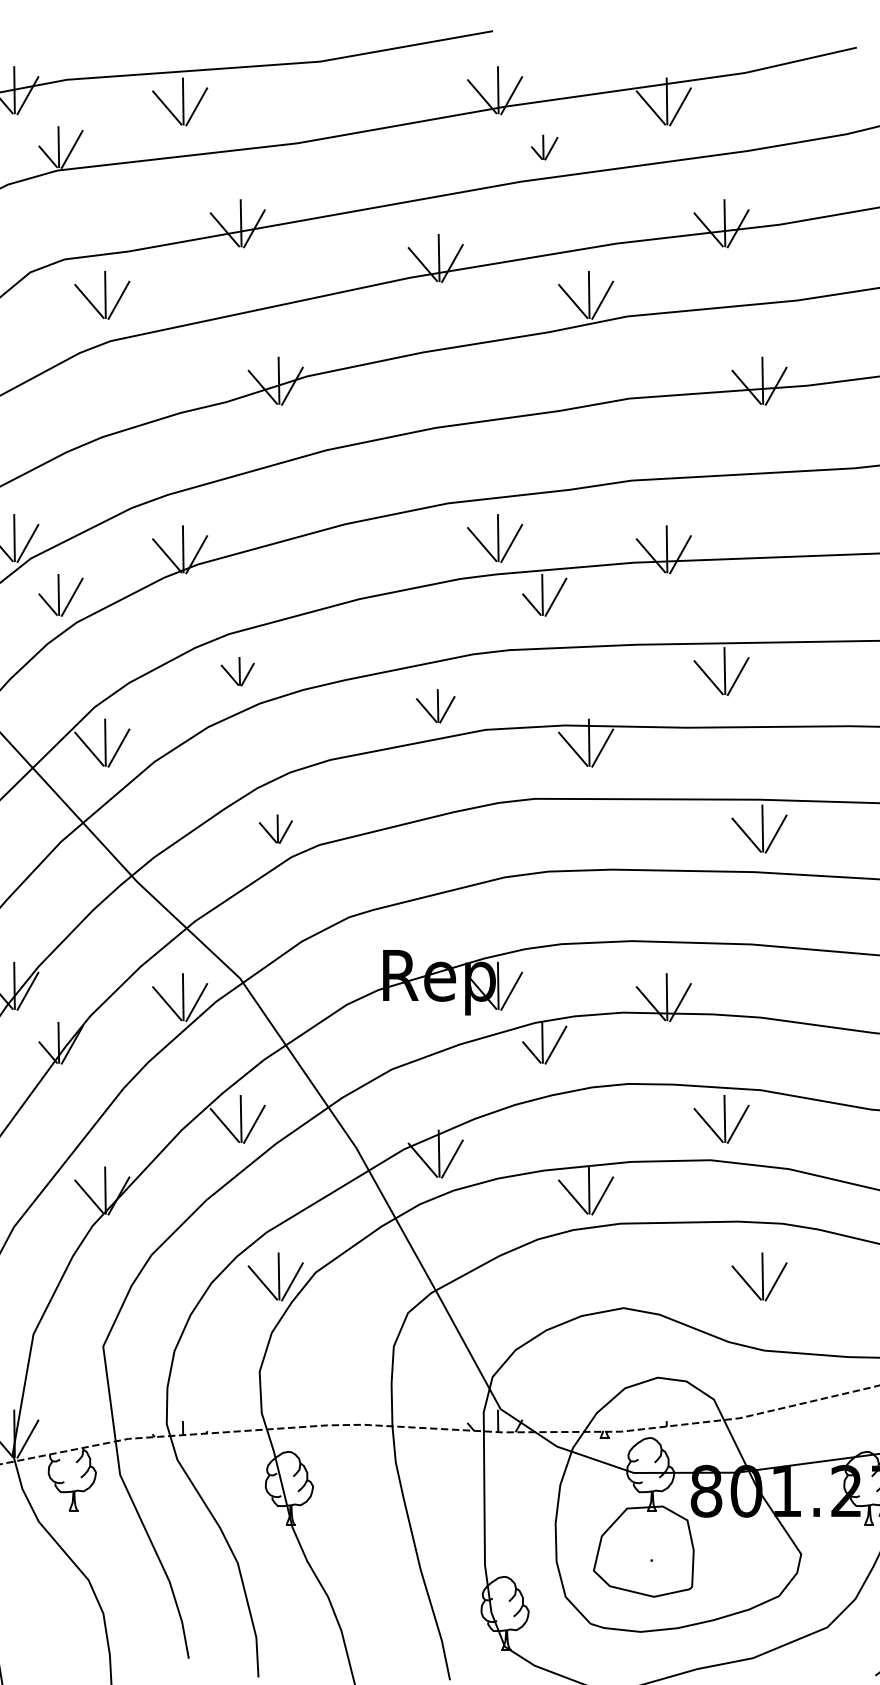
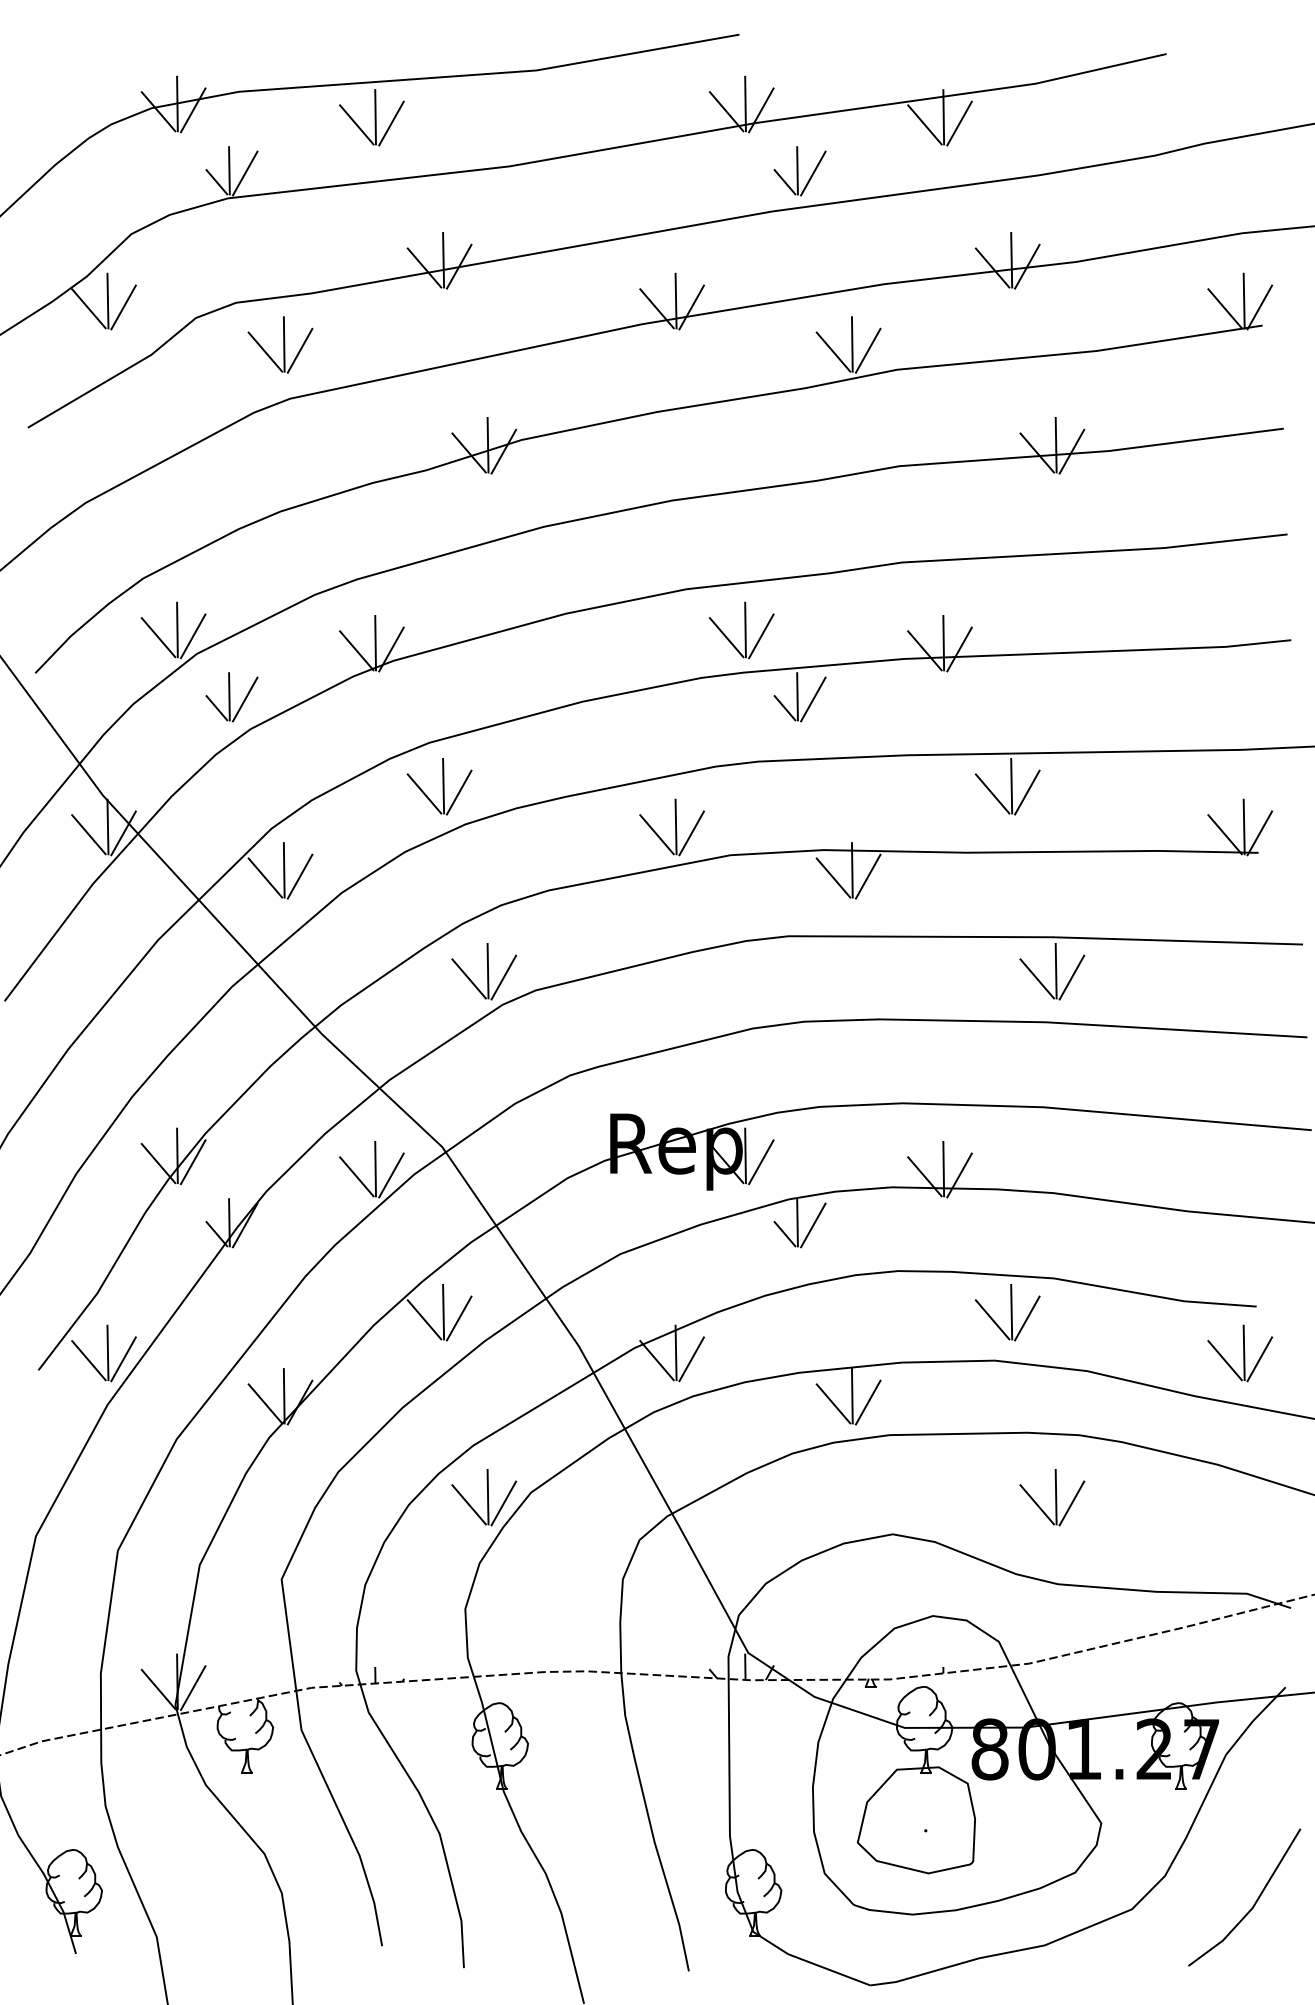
part: (544, 147) -> (799, 171), size x1.67
part: (237, 671) -> (439, 786), size x1.67
part: (435, 706) -> (671, 827), size x1.43
part: (275, 828) -> (484, 971), size x1.67

